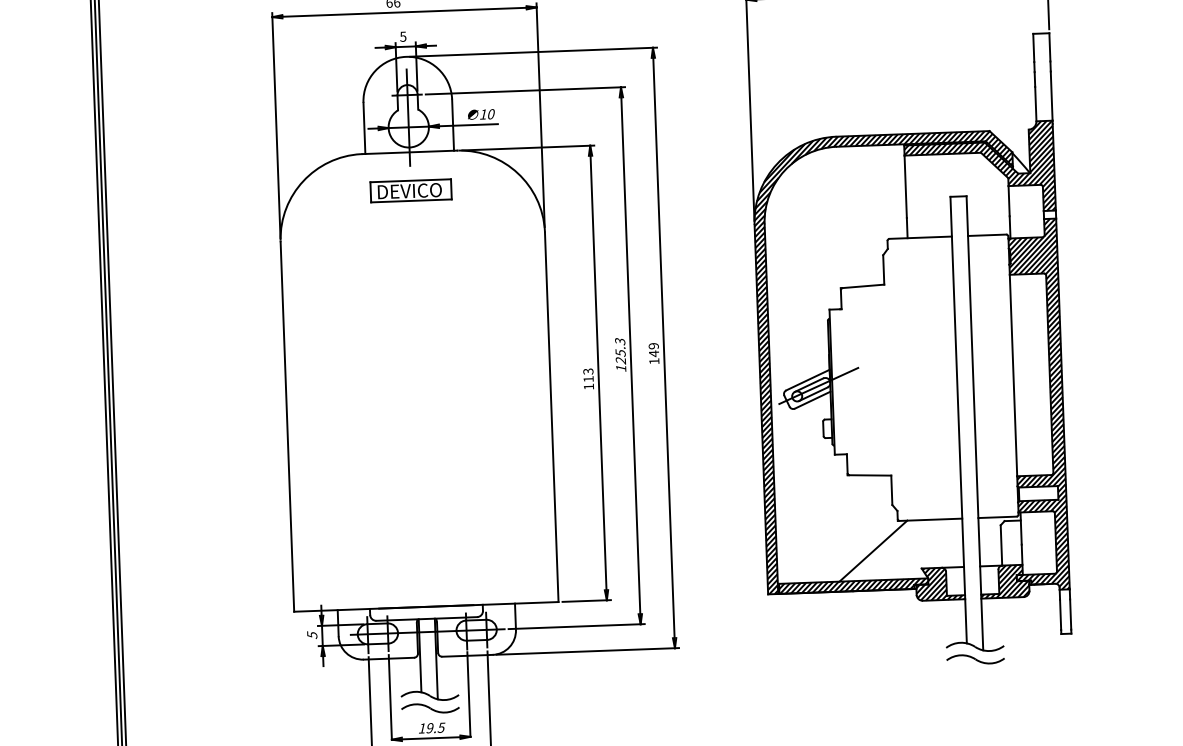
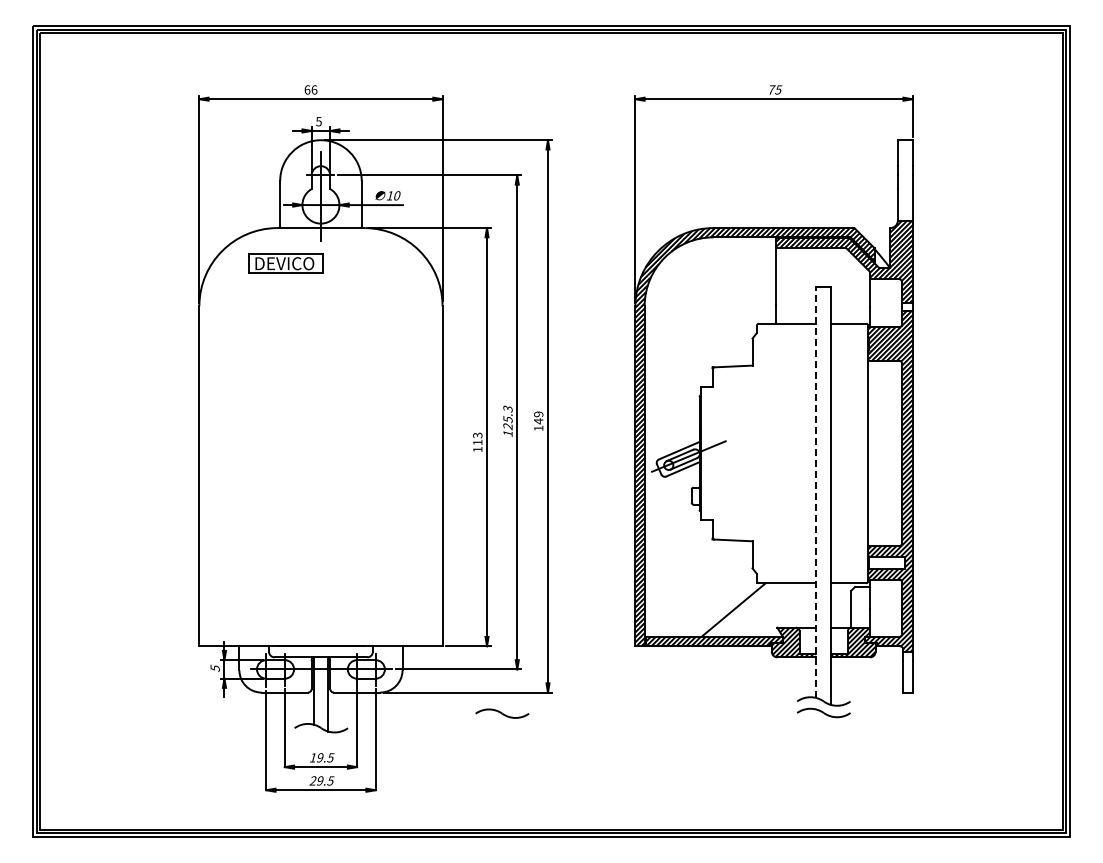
part: (410, 190) -> (285, 263), moved
line: (958, 420) -> (816, 492), solid -> dashed
part: (430, 708) -> (502, 713), moved

